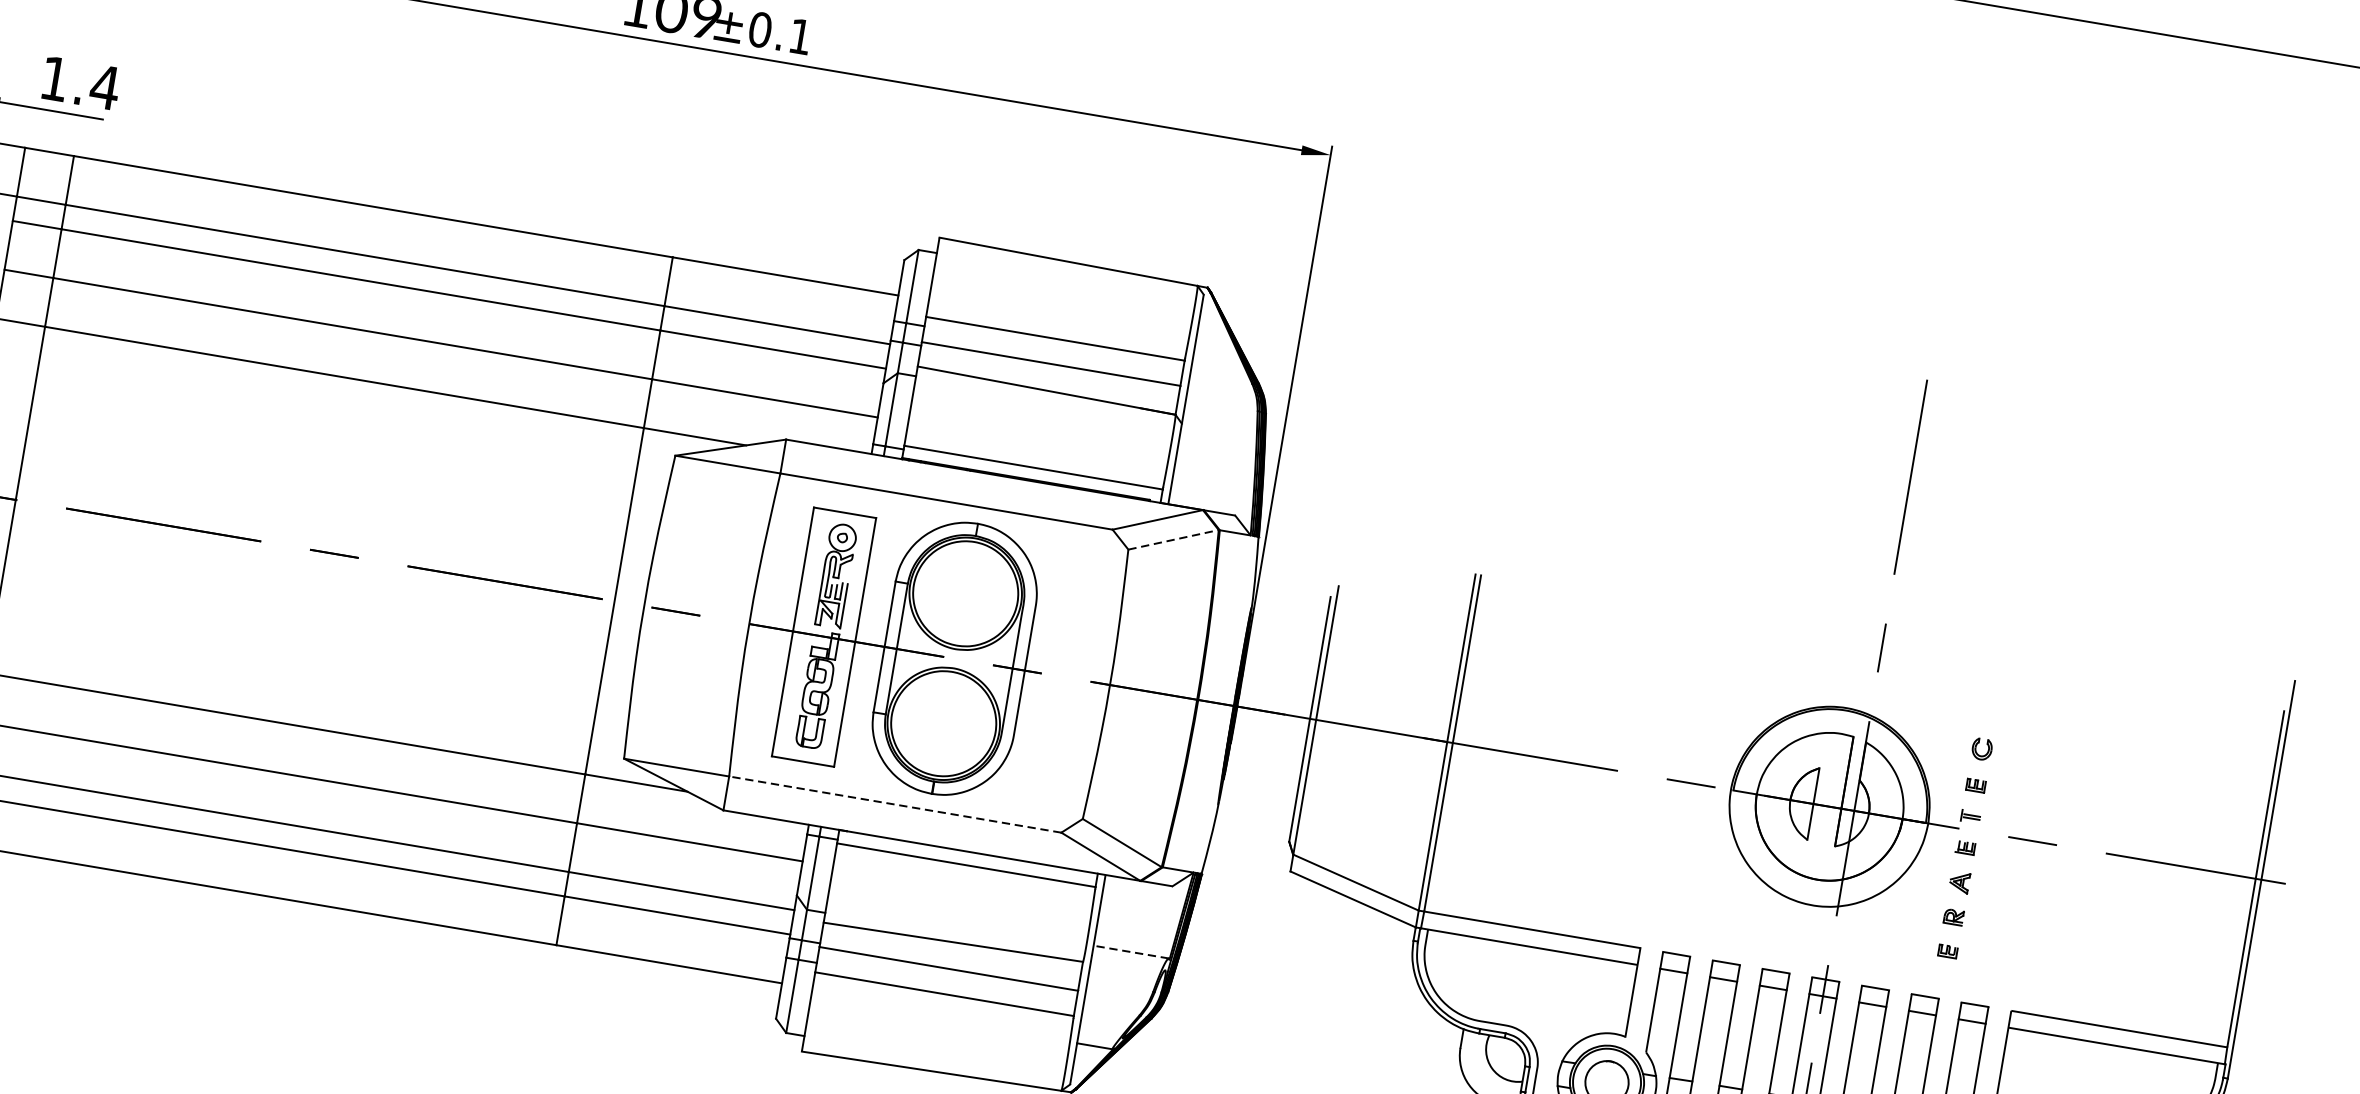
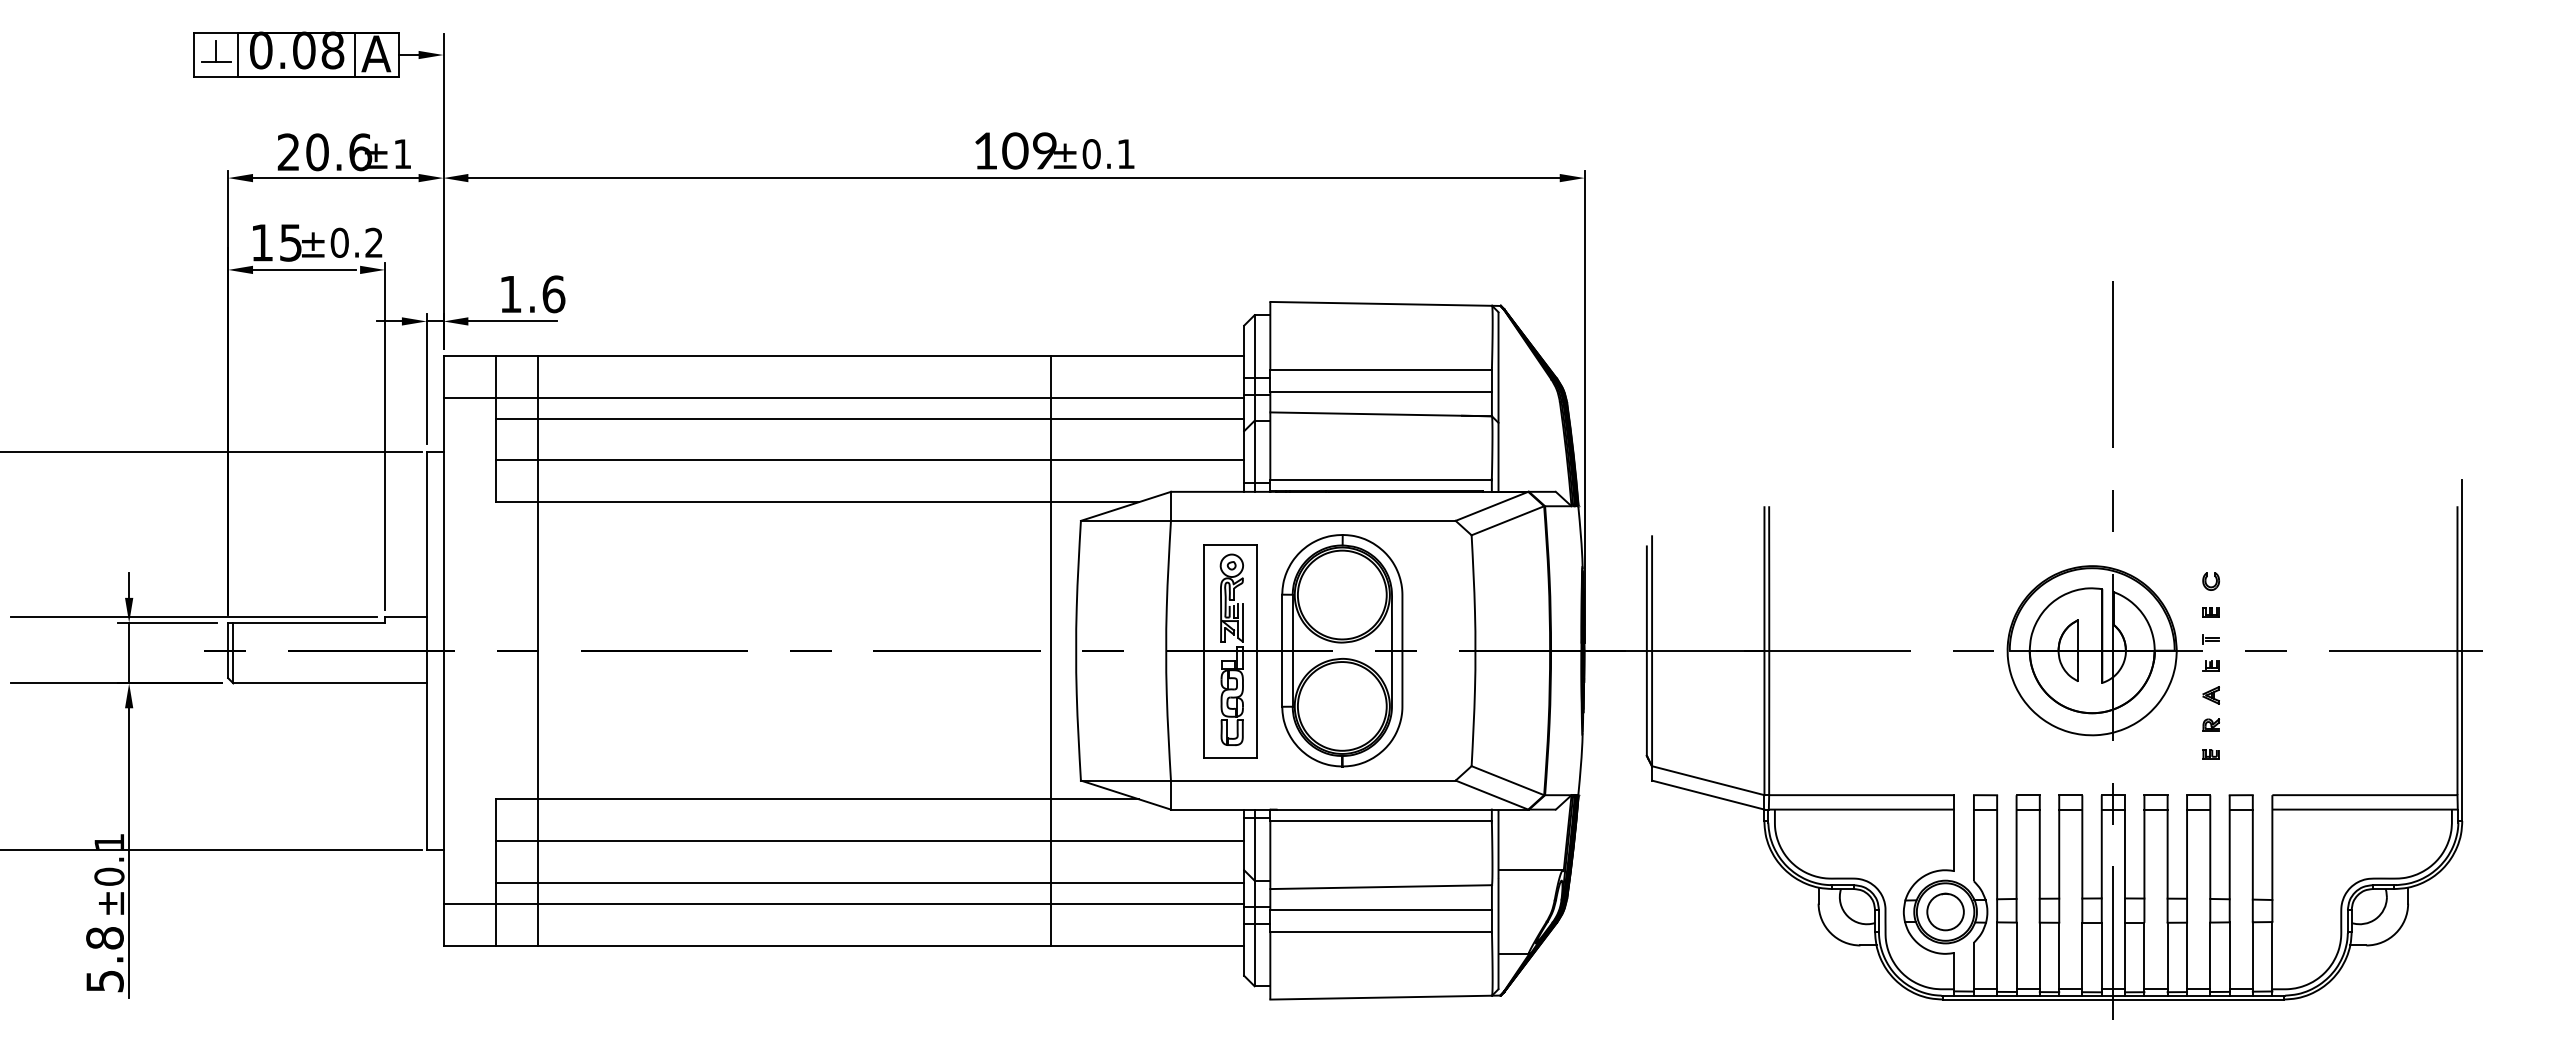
text: (104, 87) -> (553, 294), 1.4 -> 1.6
line: (1174, 539) -> (1508, 520), dashed -> solid
line: (894, 804) -> (1312, 780), dashed -> solid
line: (1130, 952) -> (1530, 870), dashed -> solid

